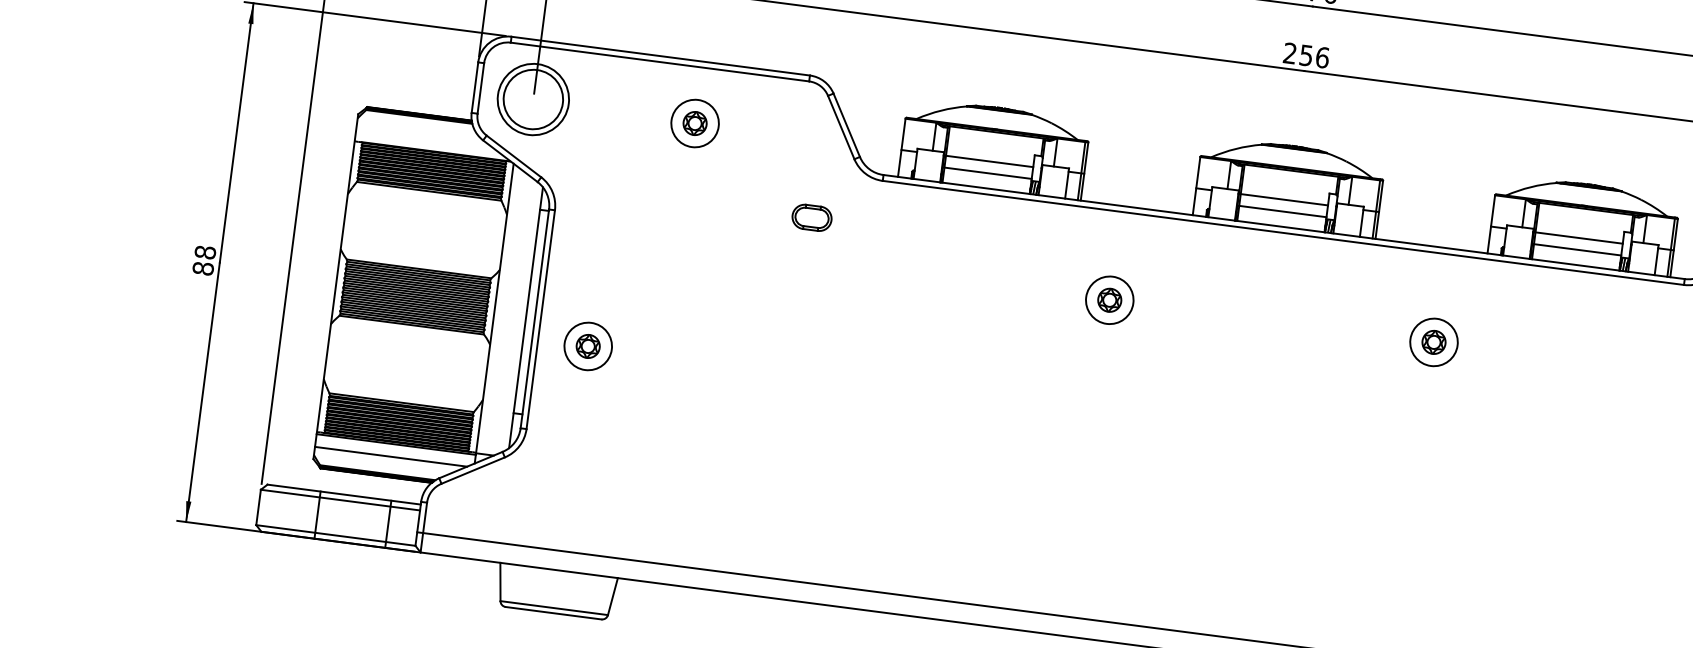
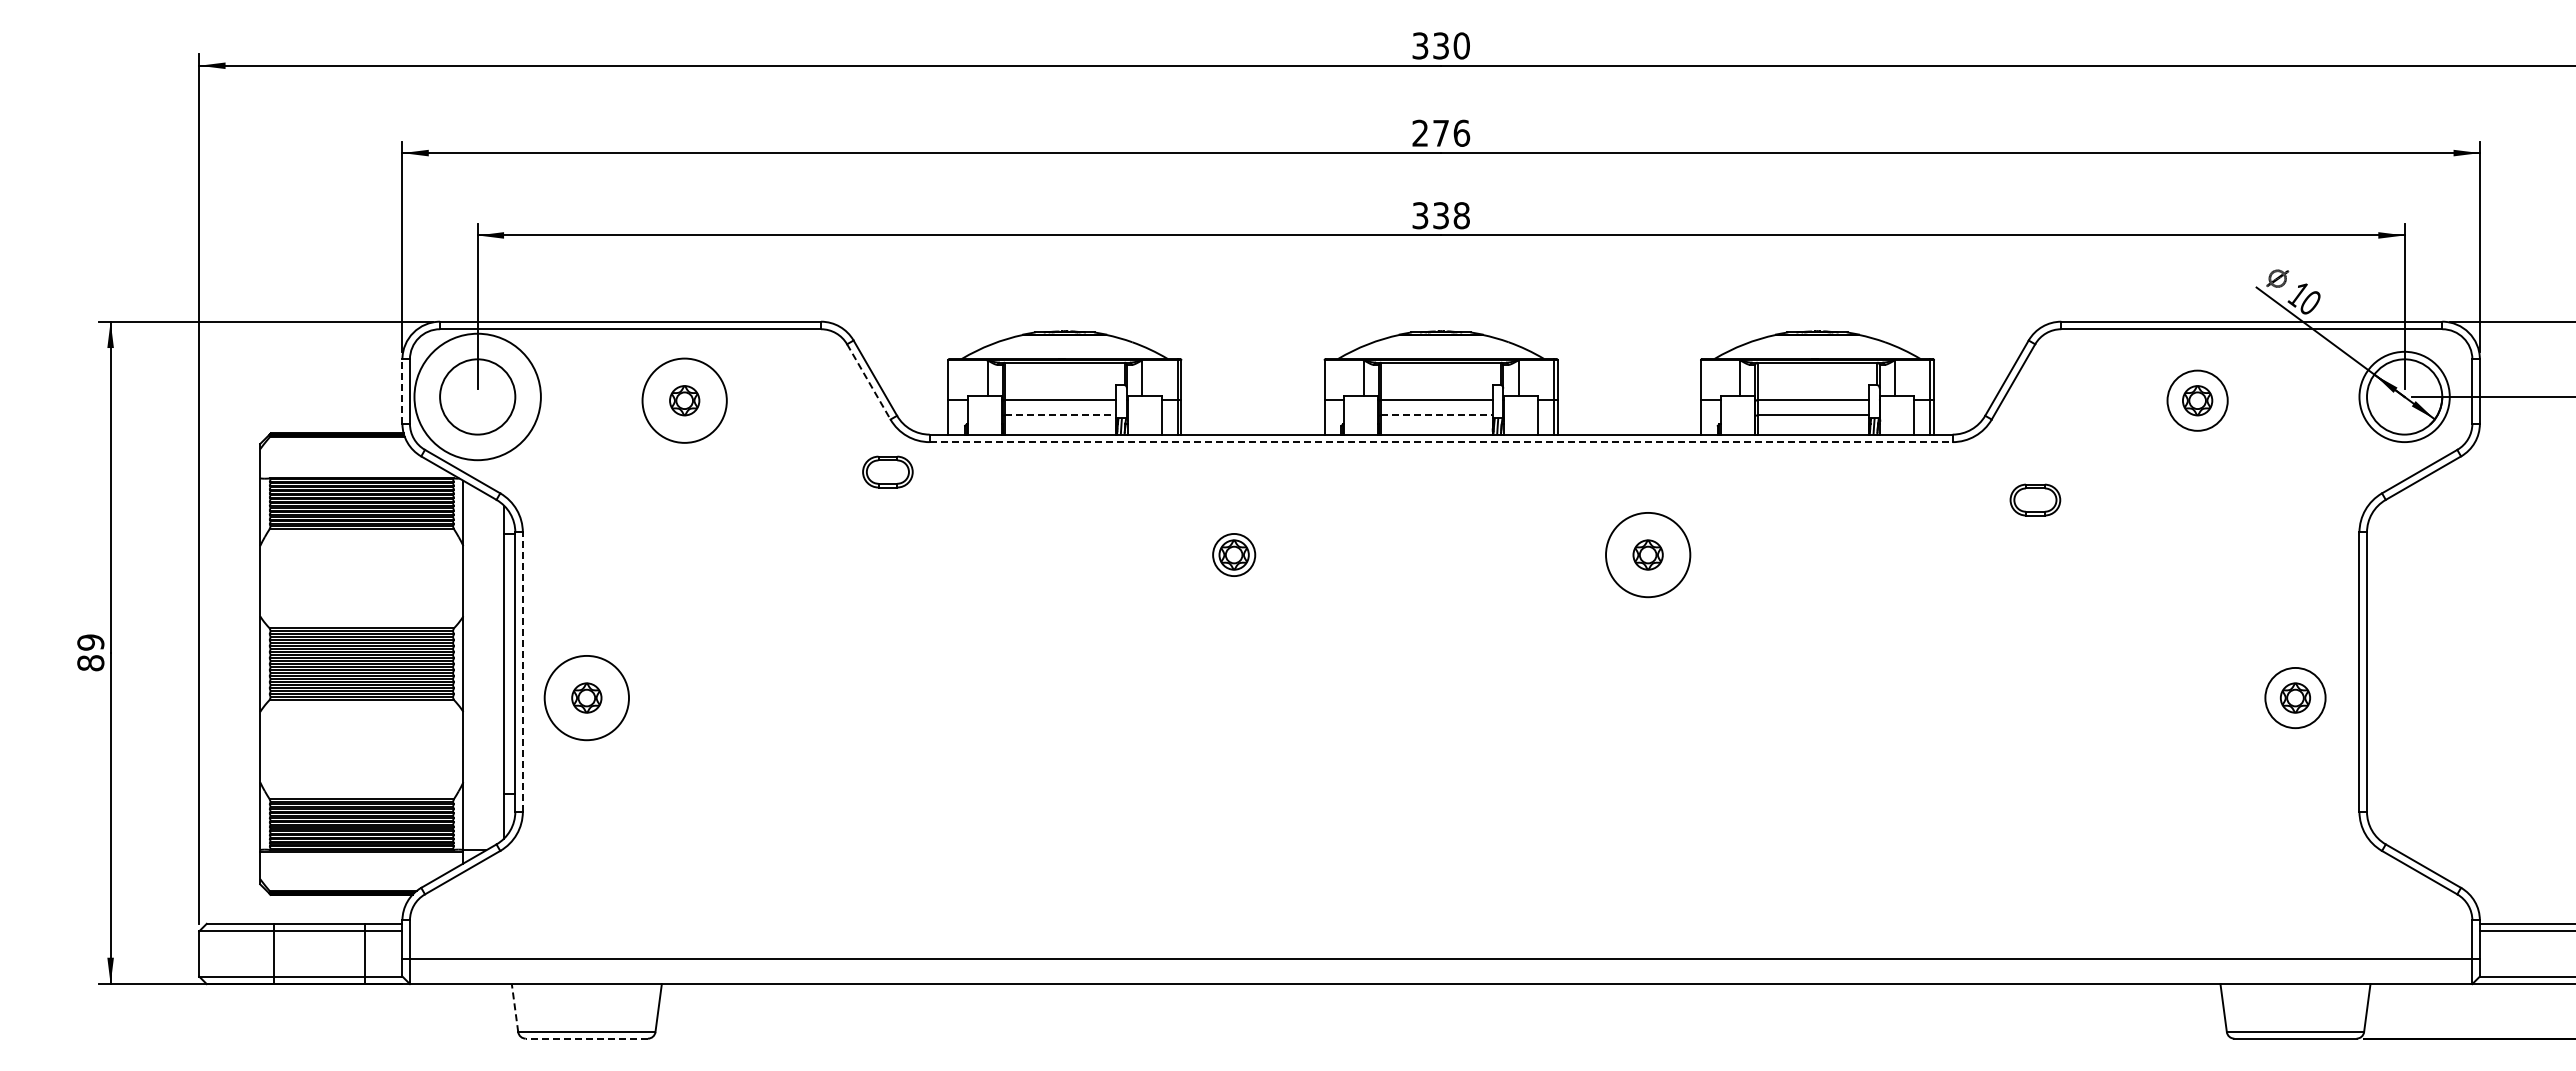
text: (1306, 55) -> (1441, 215), 256 -> 338
line: (475, 87) -> (402, 391), solid -> dashed
circle: (533, 99) -> (477, 396), size x1.4
circle: (694, 123) -> (684, 400), size x1.4
line: (841, 128) -> (869, 382), solid -> dashed
line: (987, 173) -> (1060, 415), solid -> dashed
line: (1283, 211) -> (1437, 415), solid -> dashed
part: (811, 217) -> (887, 471), moved
line: (1283, 233) -> (1441, 442), solid -> dashed
text: (205, 252) -> (90, 642), 88 -> 89
circle: (1110, 299) -> (1234, 554), size x0.7
line: (540, 319) -> (522, 672), solid -> dashed
circle: (1434, 342) -> (1648, 554), size x1.4
circle: (588, 345) -> (586, 697), size x1.4
line: (391, 456) -> (357, 868), removed
line: (500, 581) -> (514, 1007), solid -> dashed
line: (553, 613) -> (586, 1038), solid -> dashed

